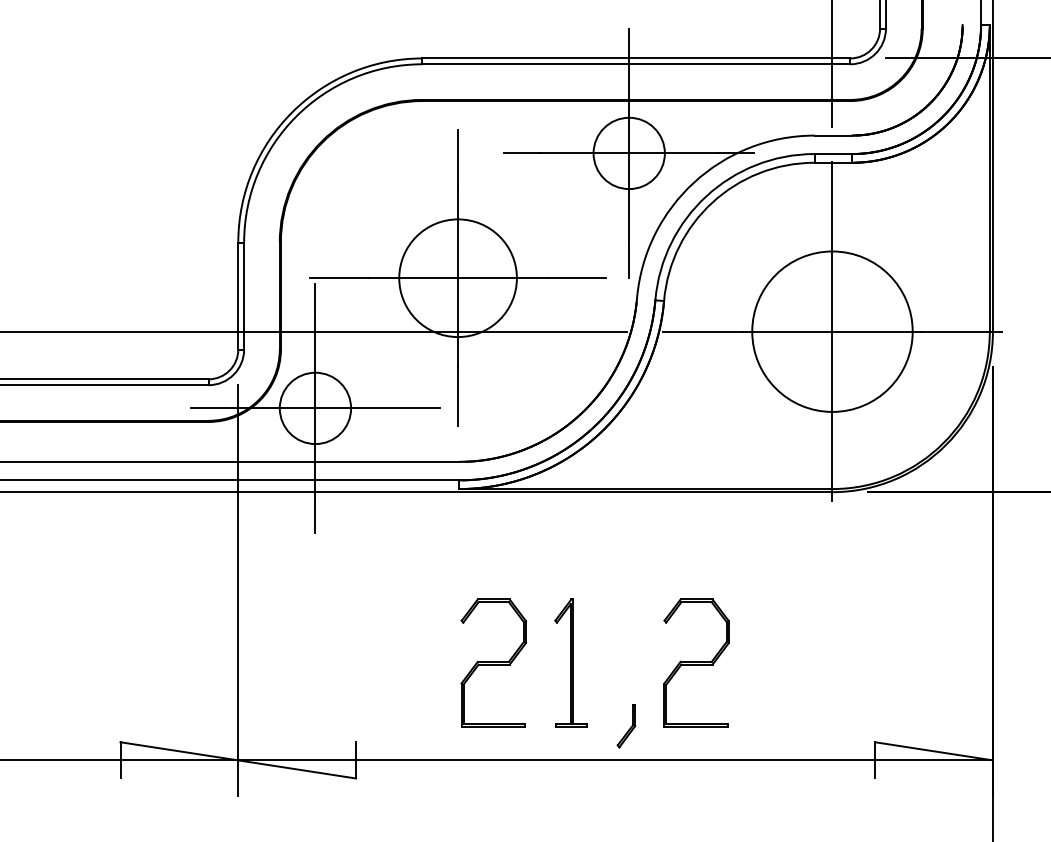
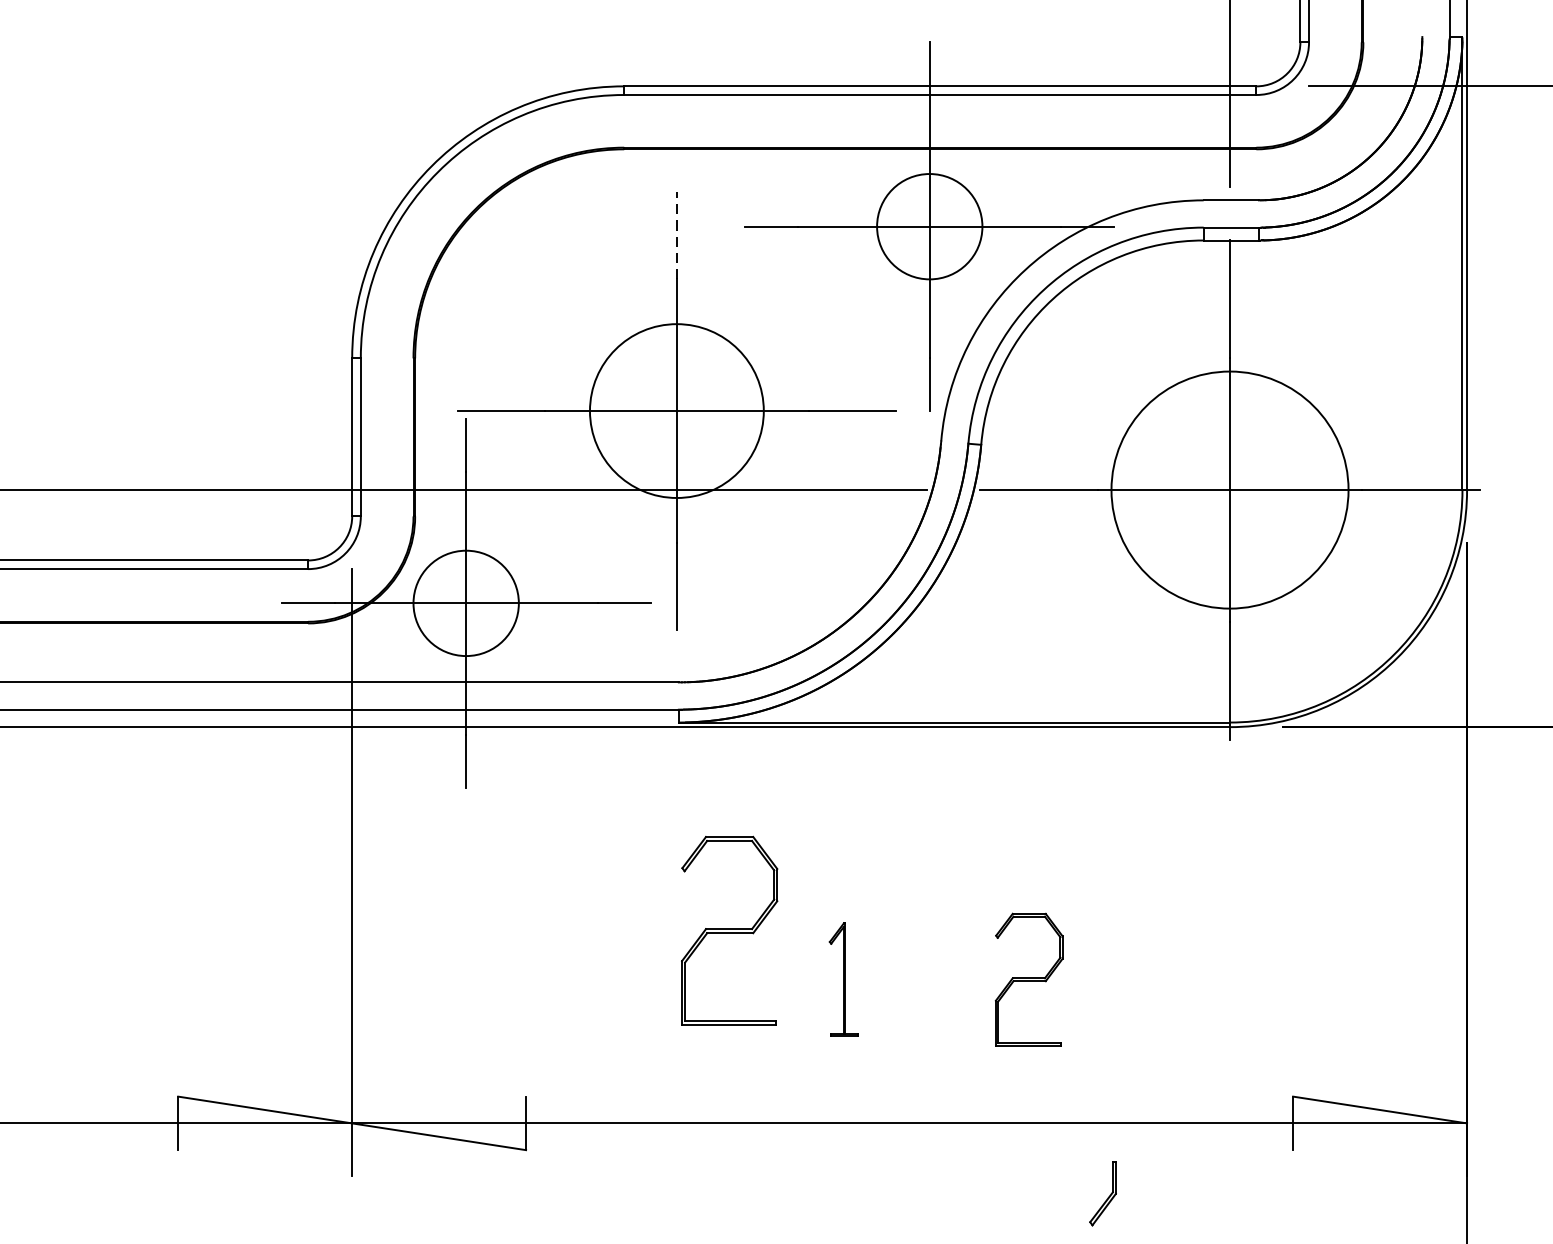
line: (458, 159) -> (677, 235), solid -> dashed
part: (493, 662) -> (729, 930), moved
part: (570, 662) -> (842, 978), size x0.6
part: (696, 662) -> (1029, 978), size x0.7
part: (626, 726) -> (1103, 1194), moved

